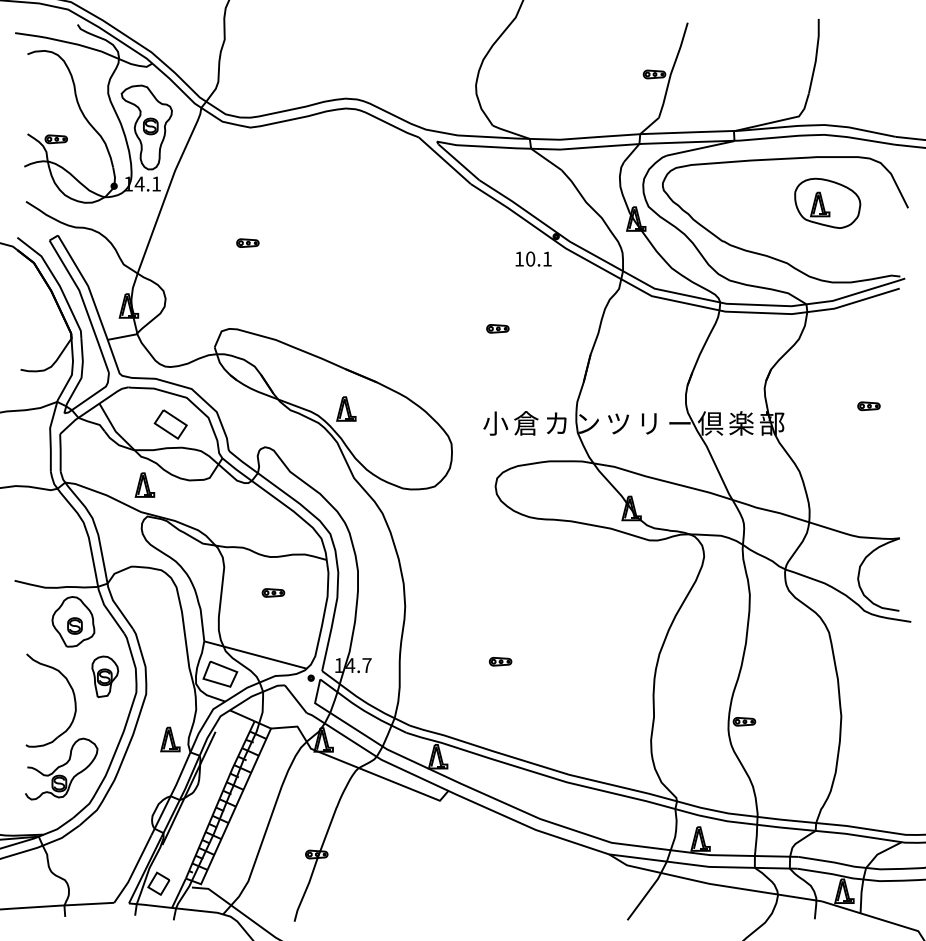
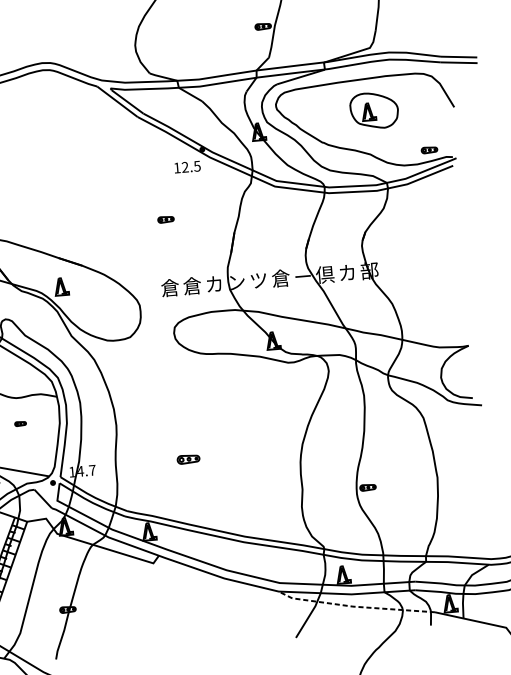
part: (827, 202) -> (374, 110), moved
text: (538, 258) -> (190, 166), 10.1 -> 12.5
part: (868, 406) -> (429, 150), moved
text: (495, 423) -> (170, 288), 小 -> 倉
text: (649, 423) -> (281, 278), リ -> 倉
text: (741, 423) -> (347, 272), 楽 -> カ
part: (273, 592) -> (20, 423), size x0.7
part: (500, 661) -> (188, 459), size x1.4
line: (712, 884) -> (355, 606), solid -> dashed

